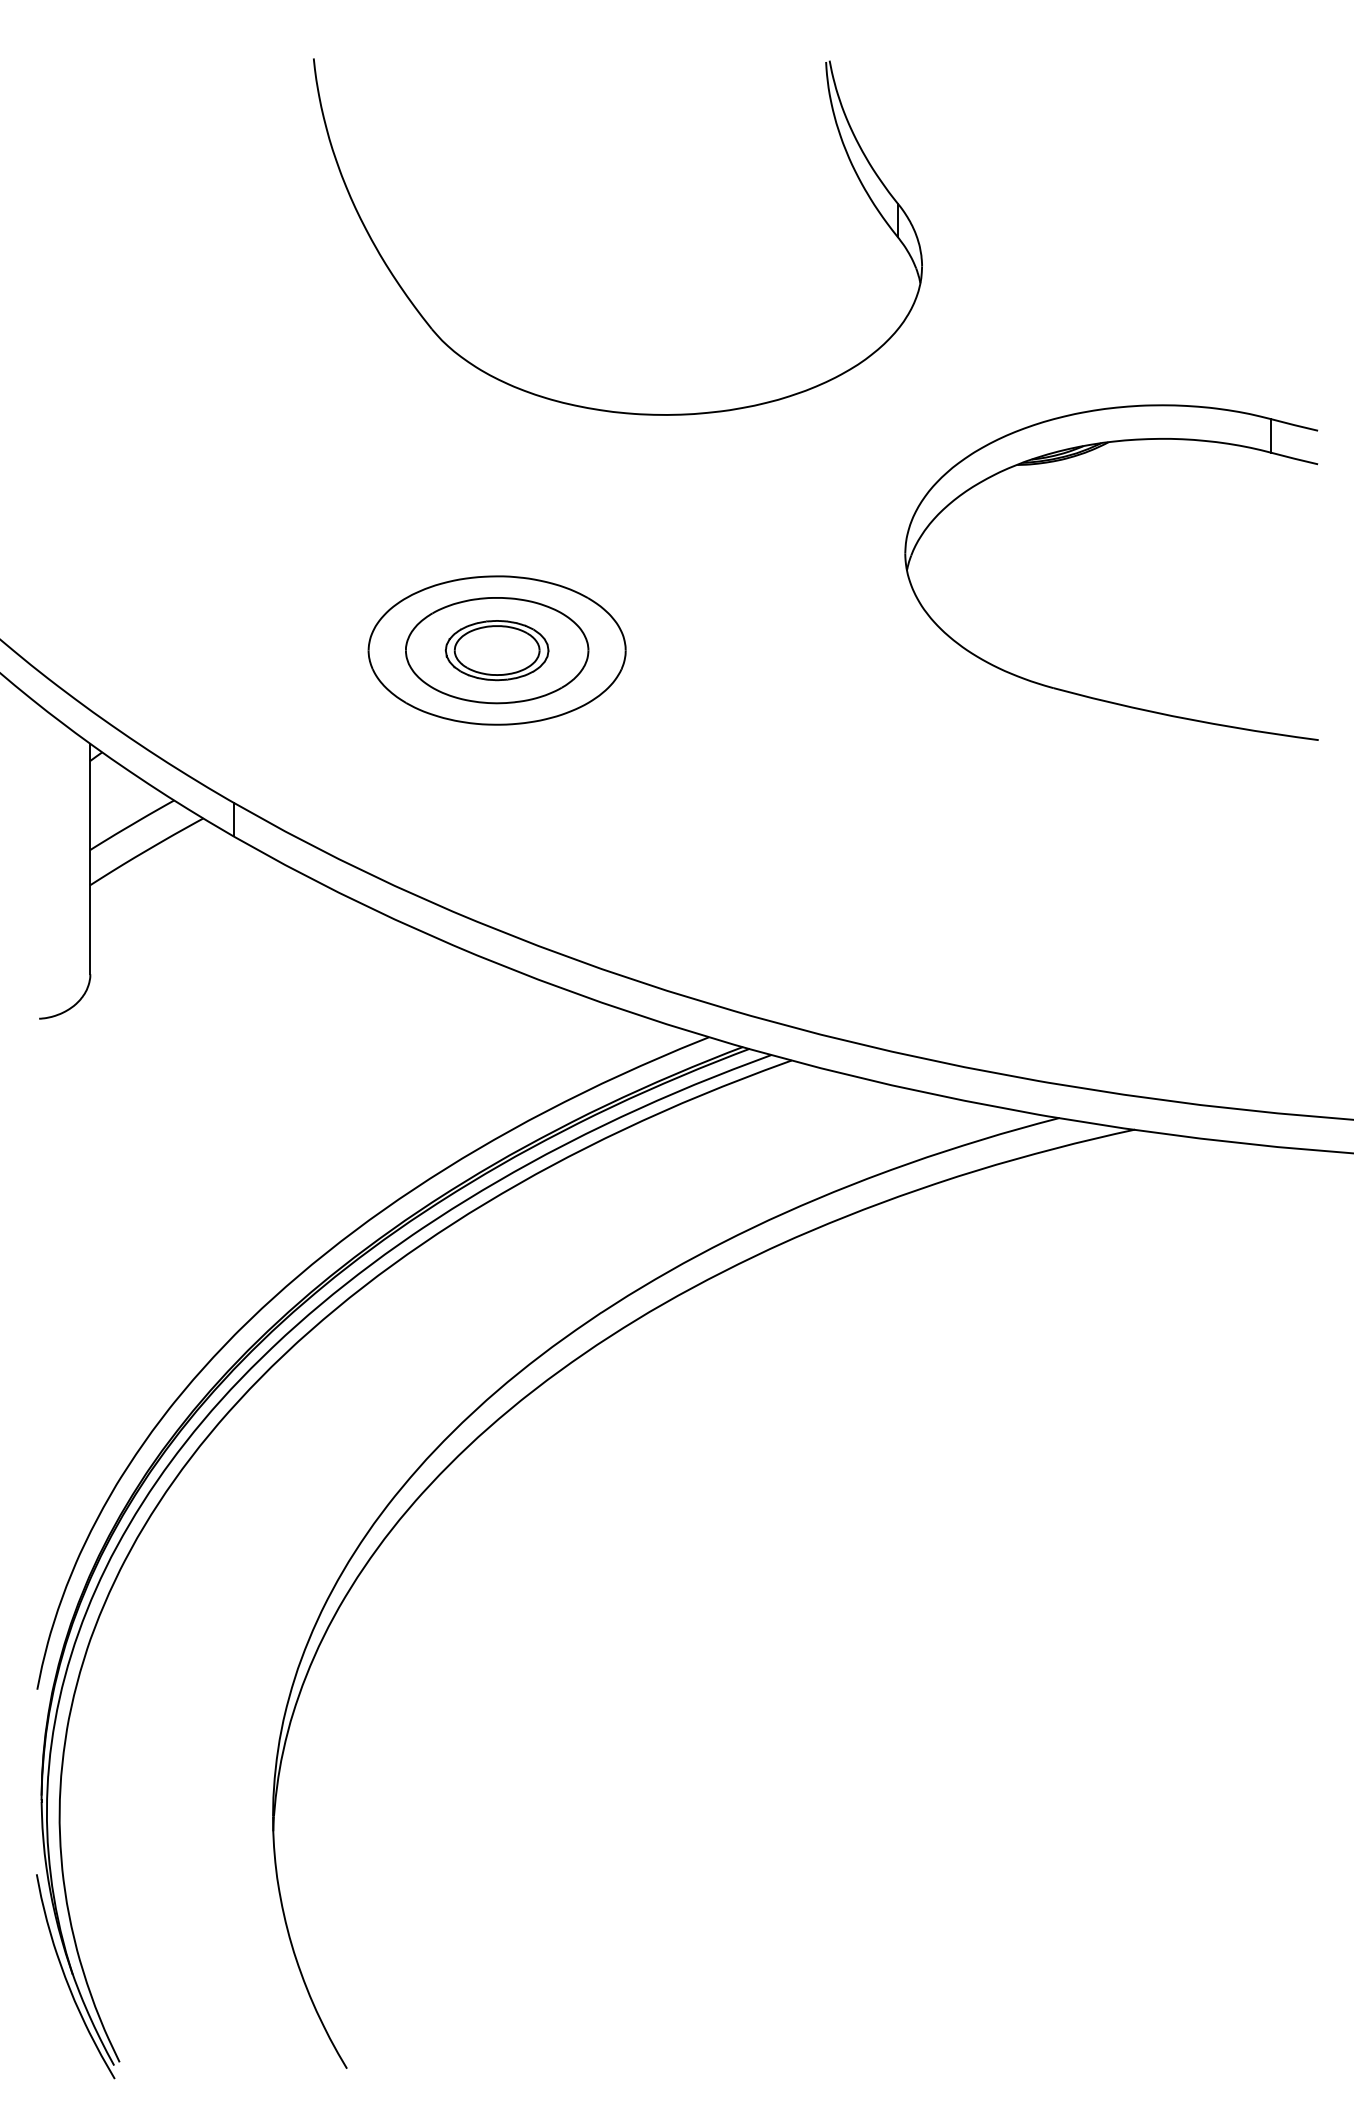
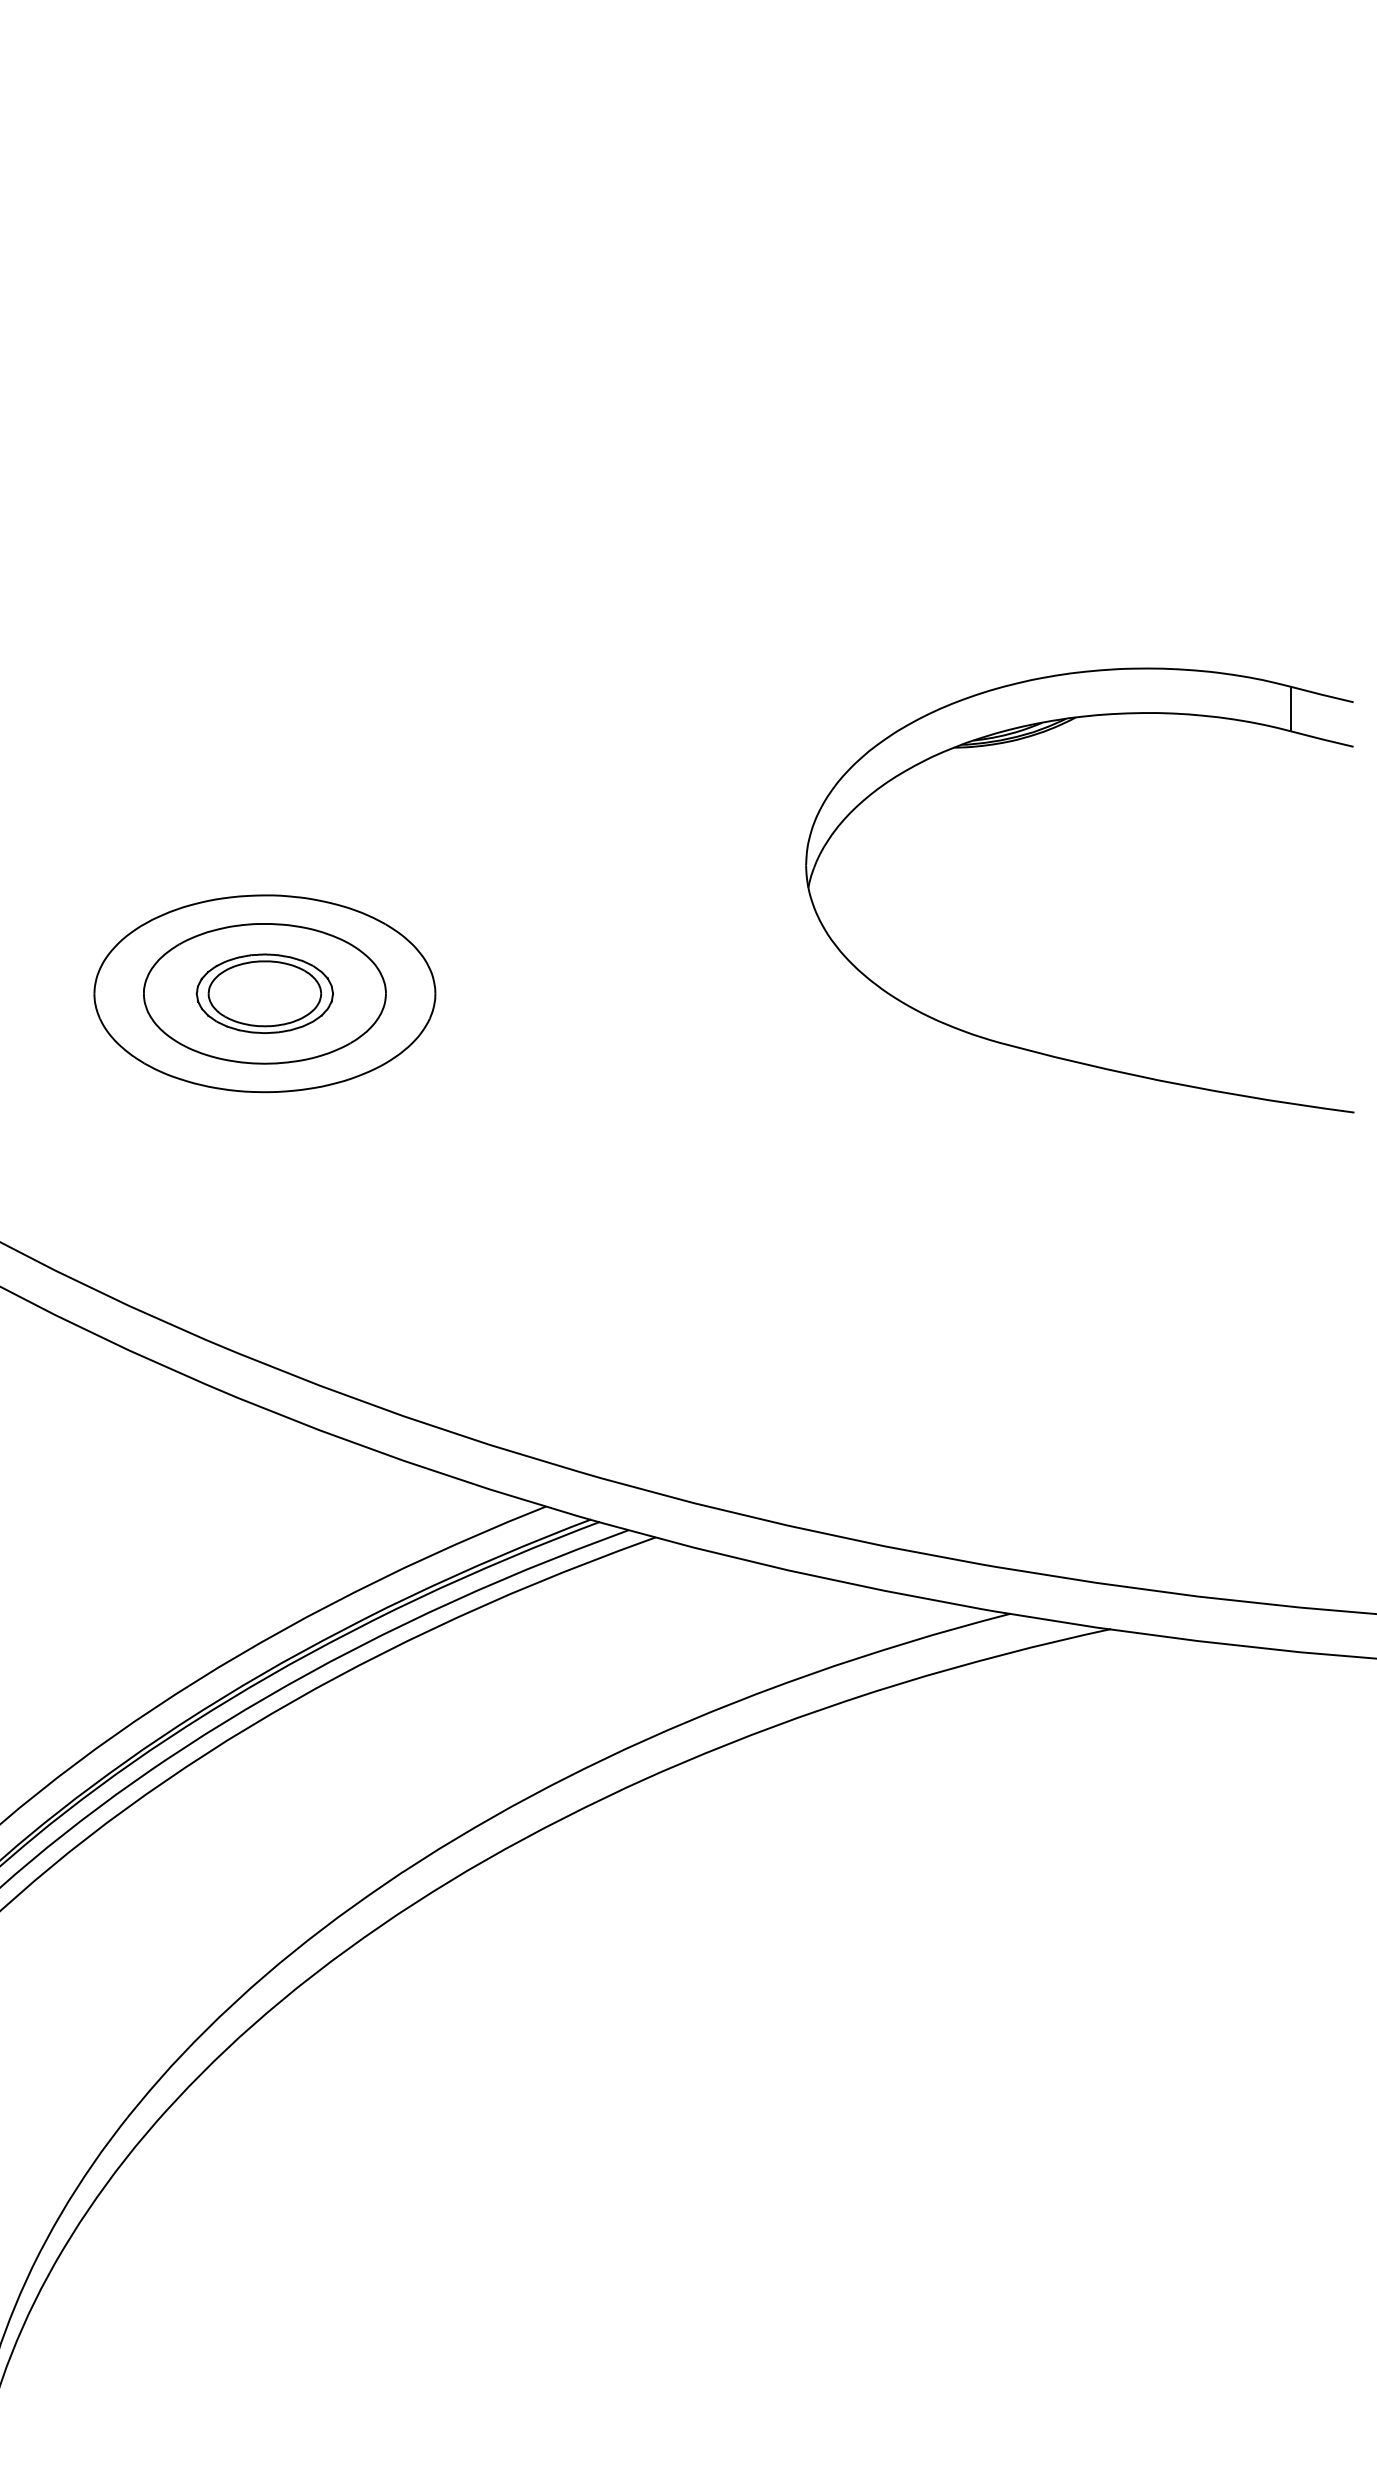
part: (581, 405) -> (376, 668), removed

